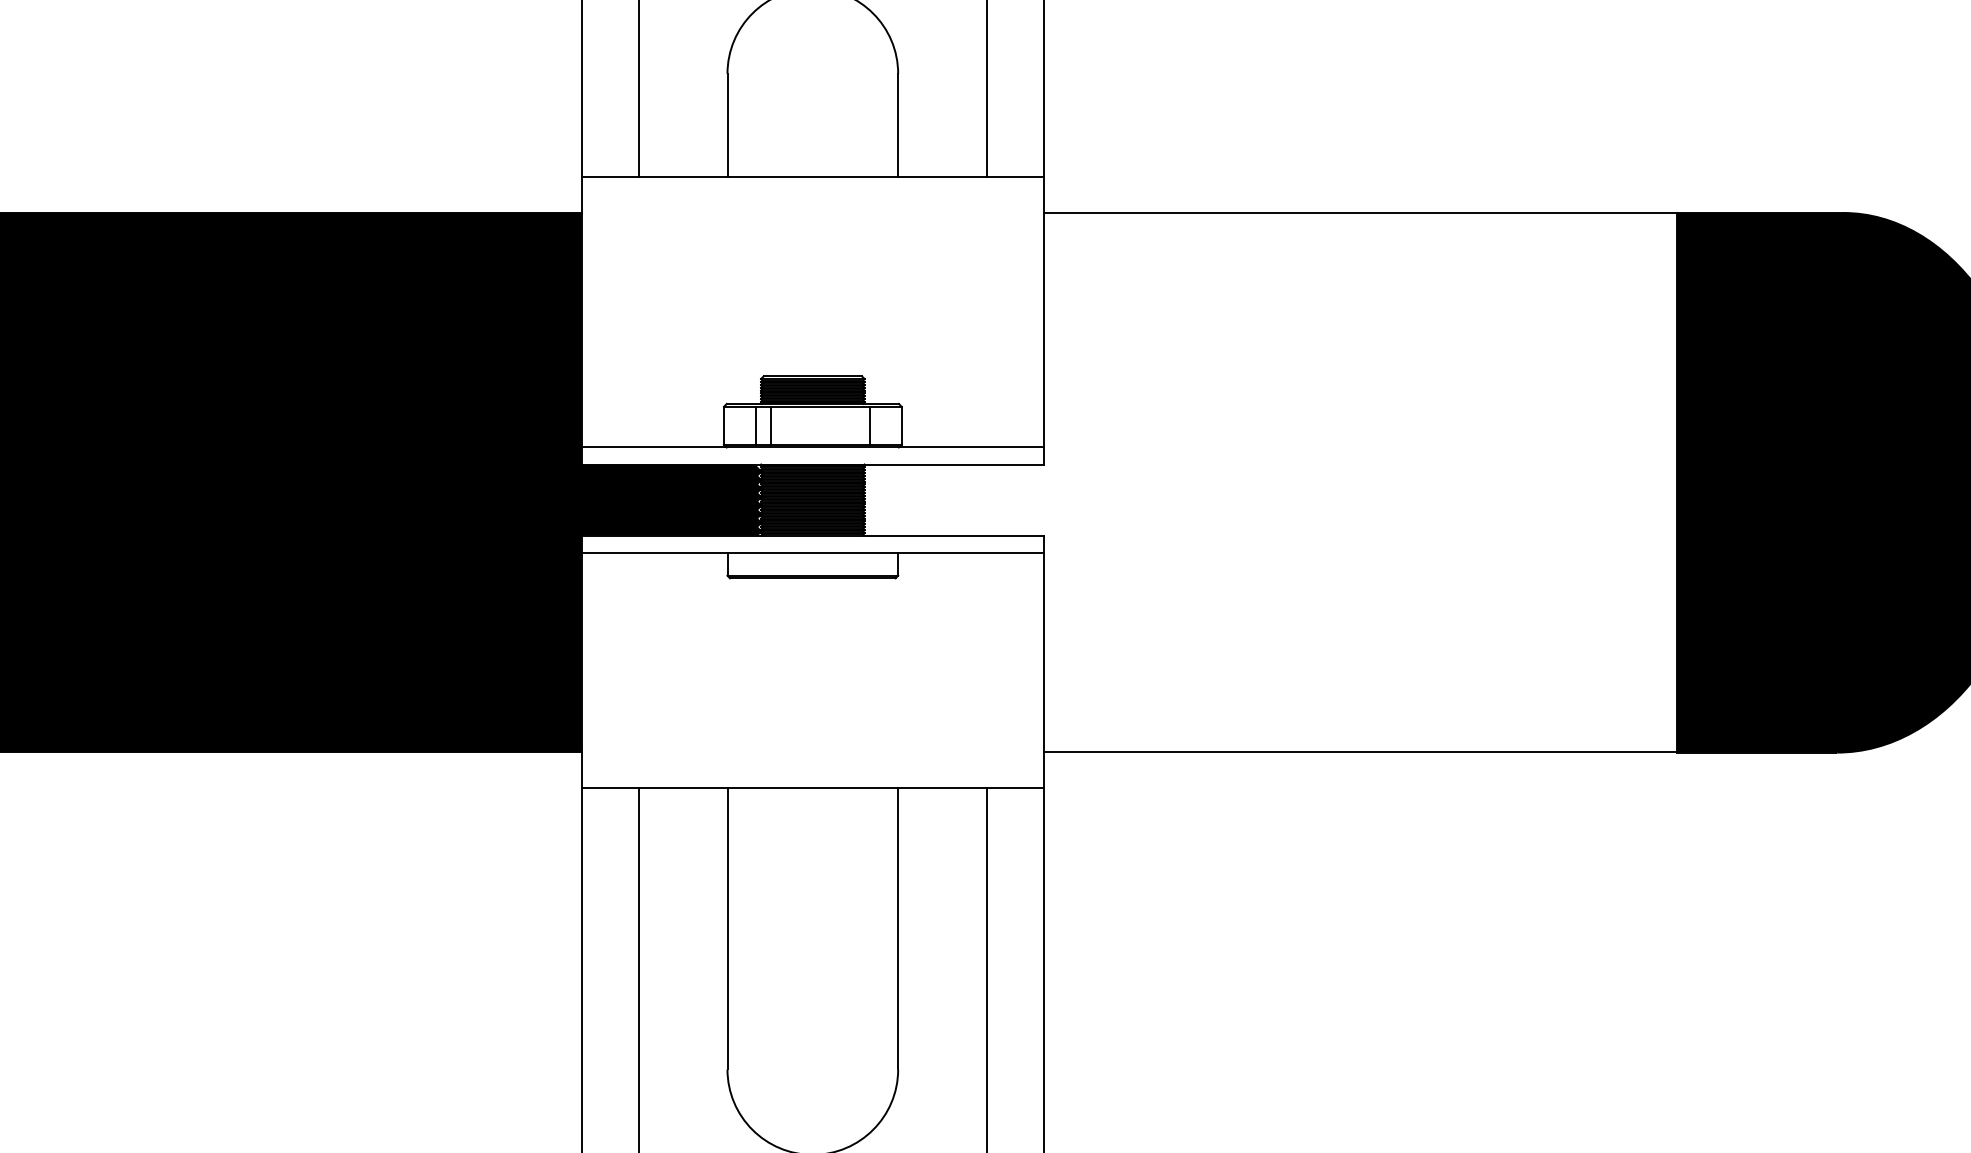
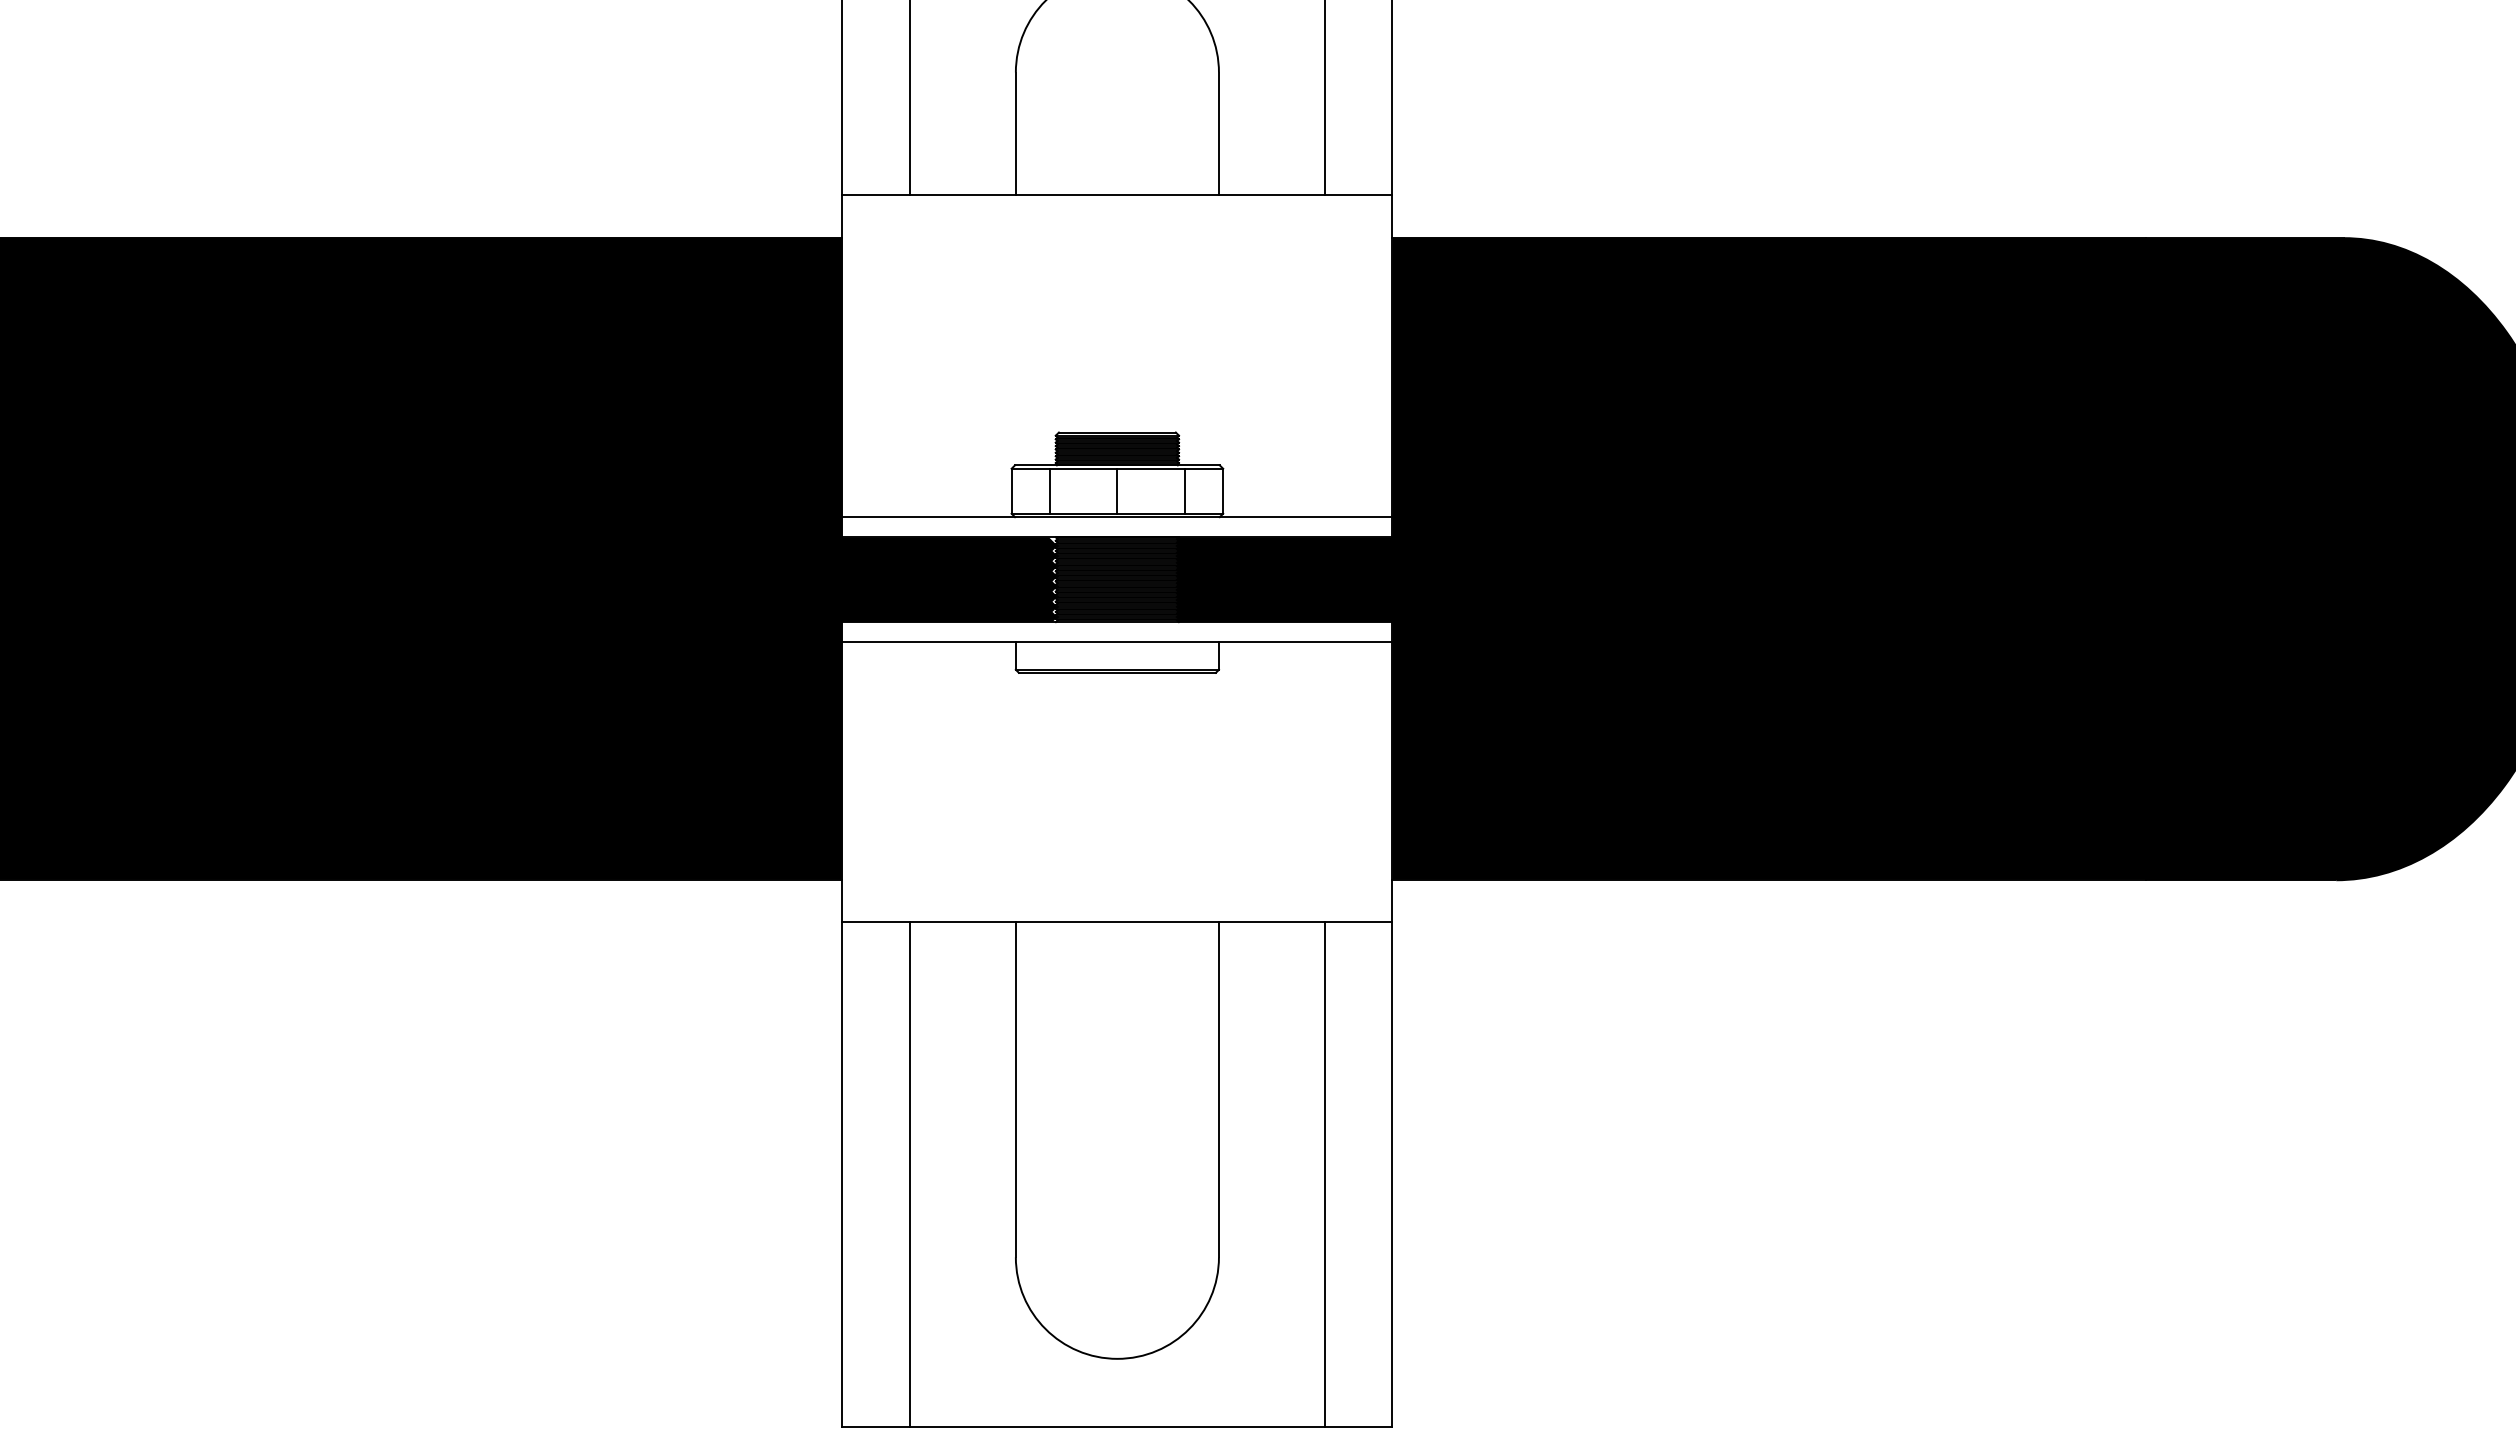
line: (770, 425) -> (1117, 490), moved
fill: (1270, 482) -> (1661, 558), added

